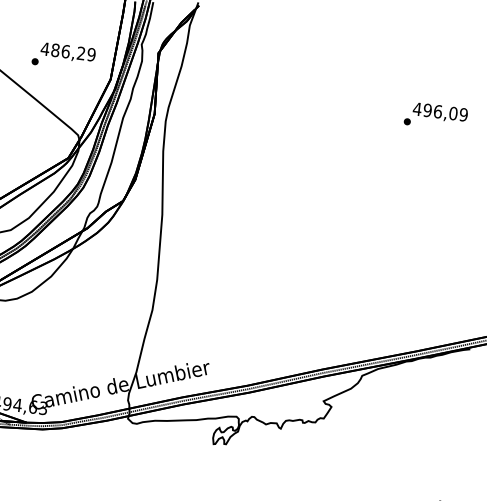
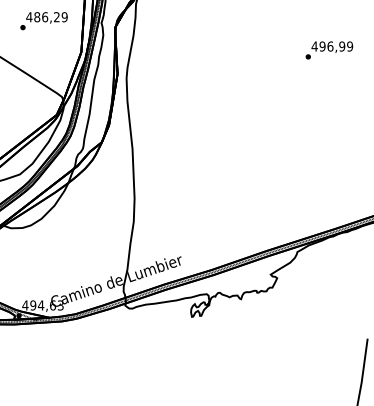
text: (63, 56) -> (43, 21), moved
text: (453, 113) -> (342, 46), 496,09 -> 496,99

